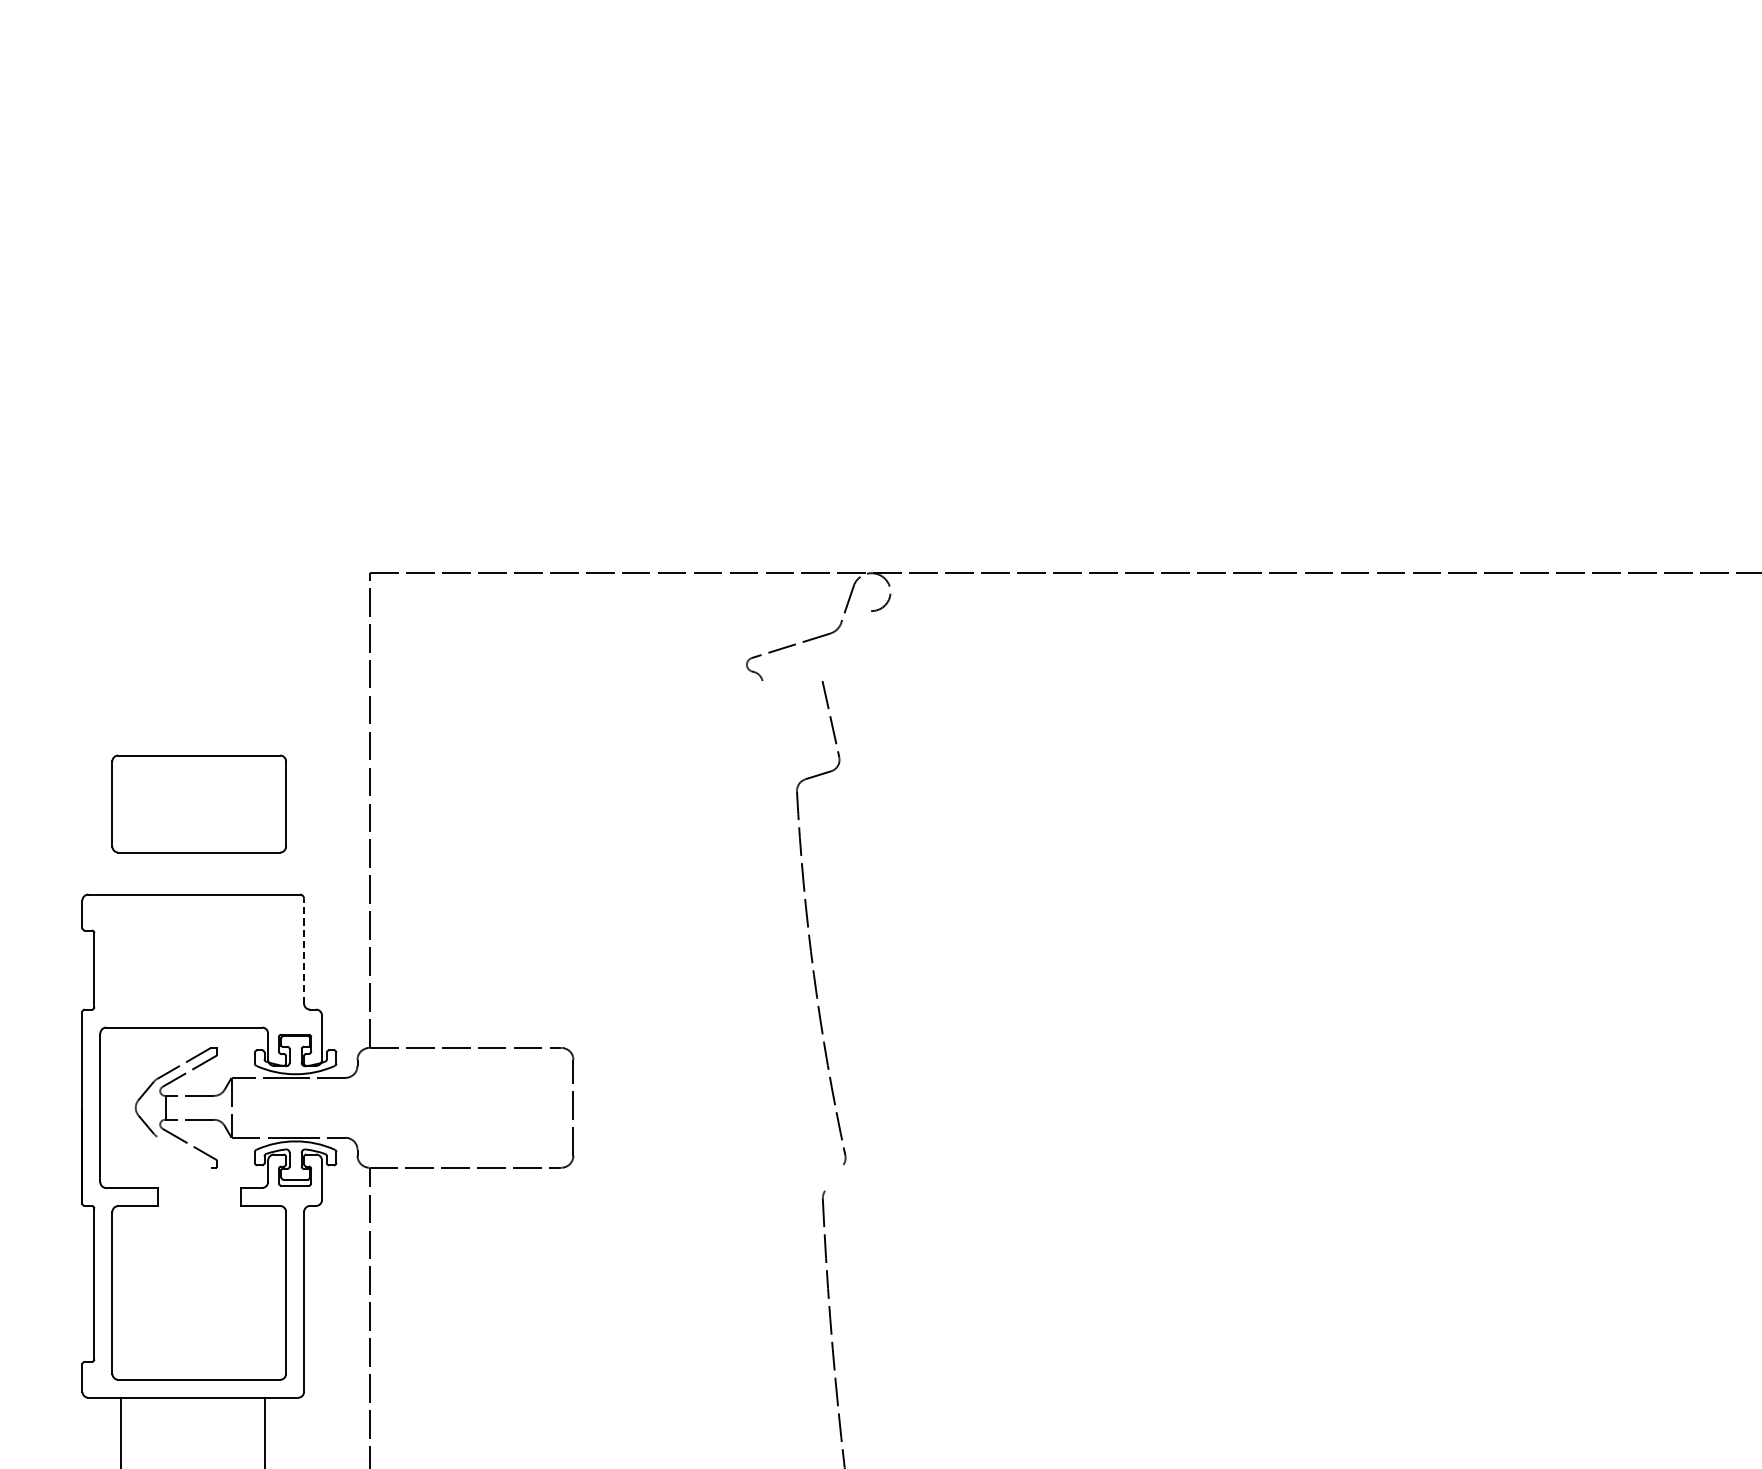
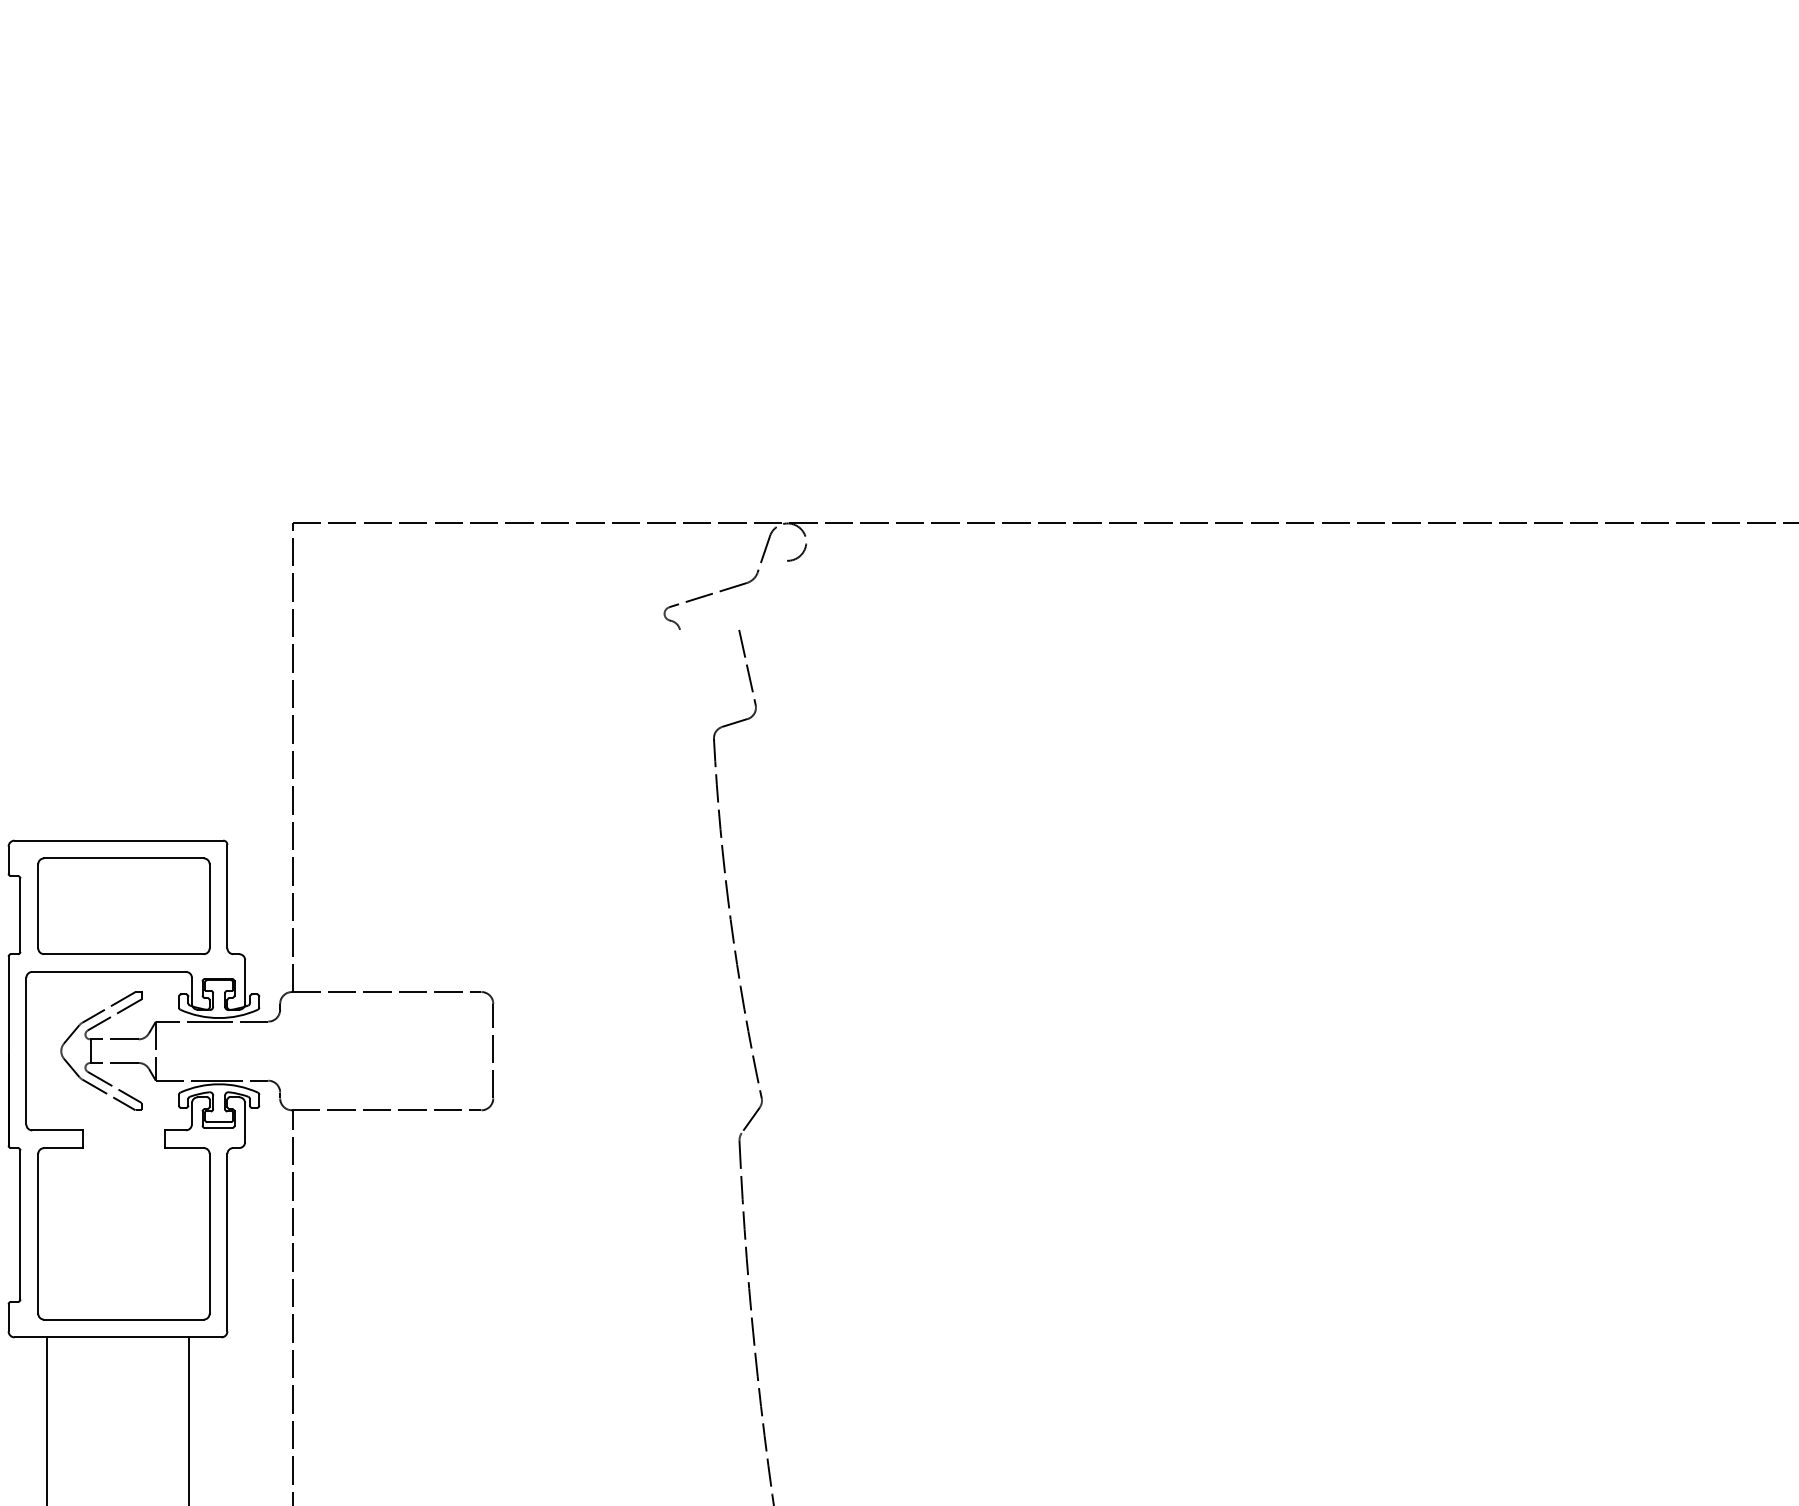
part: (198, 803) -> (123, 905), moved
line: (304, 951) -> (227, 896), dashed -> solid
line: (183, 1151) -> (108, 1094), added
line: (834, 1178) -> (750, 1120), added

